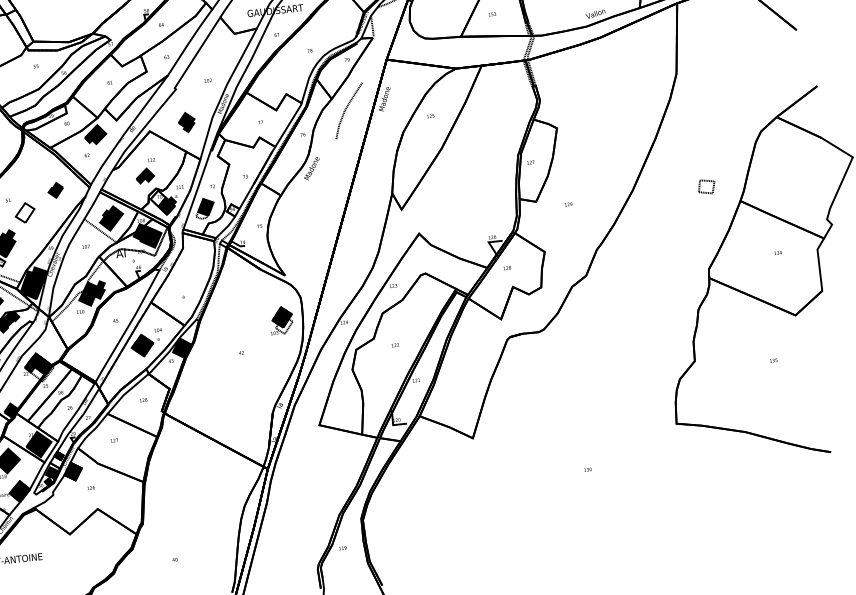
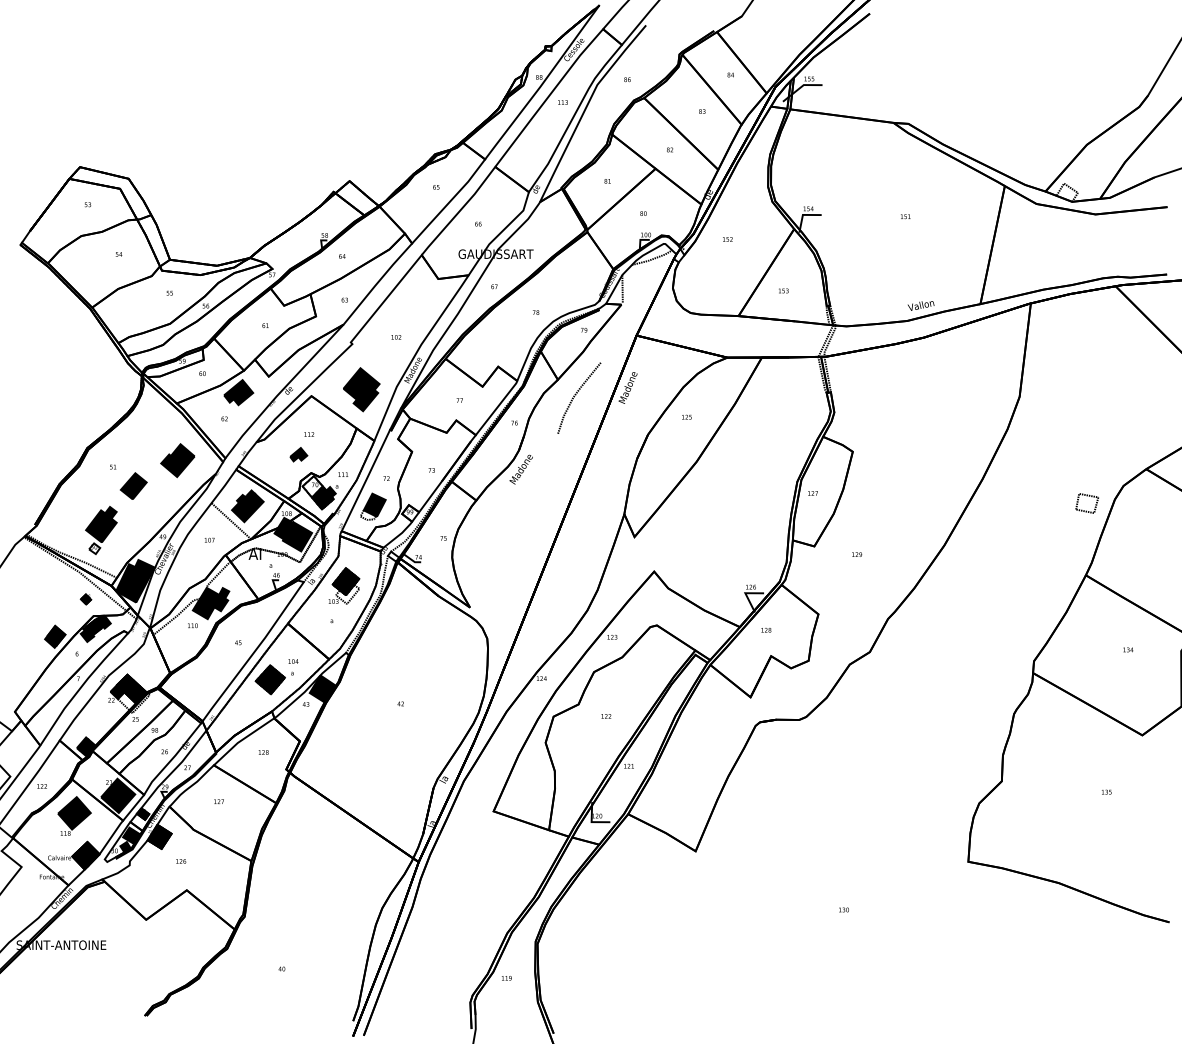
part: (186, 122) -> (361, 389), size x1.67
part: (145, 175) -> (298, 454), size x0.71
part: (705, 181) -> (1086, 496), moved
part: (55, 190) -> (177, 460), size x1.67
fill: (24, 213) -> (133, 486), added
part: (281, 320) -> (344, 585), moved

